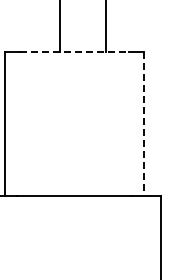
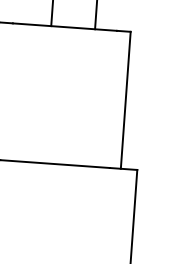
line: (74, 51) -> (65, 27), dashed -> solid
line: (143, 124) -> (125, 101), dashed -> solid

